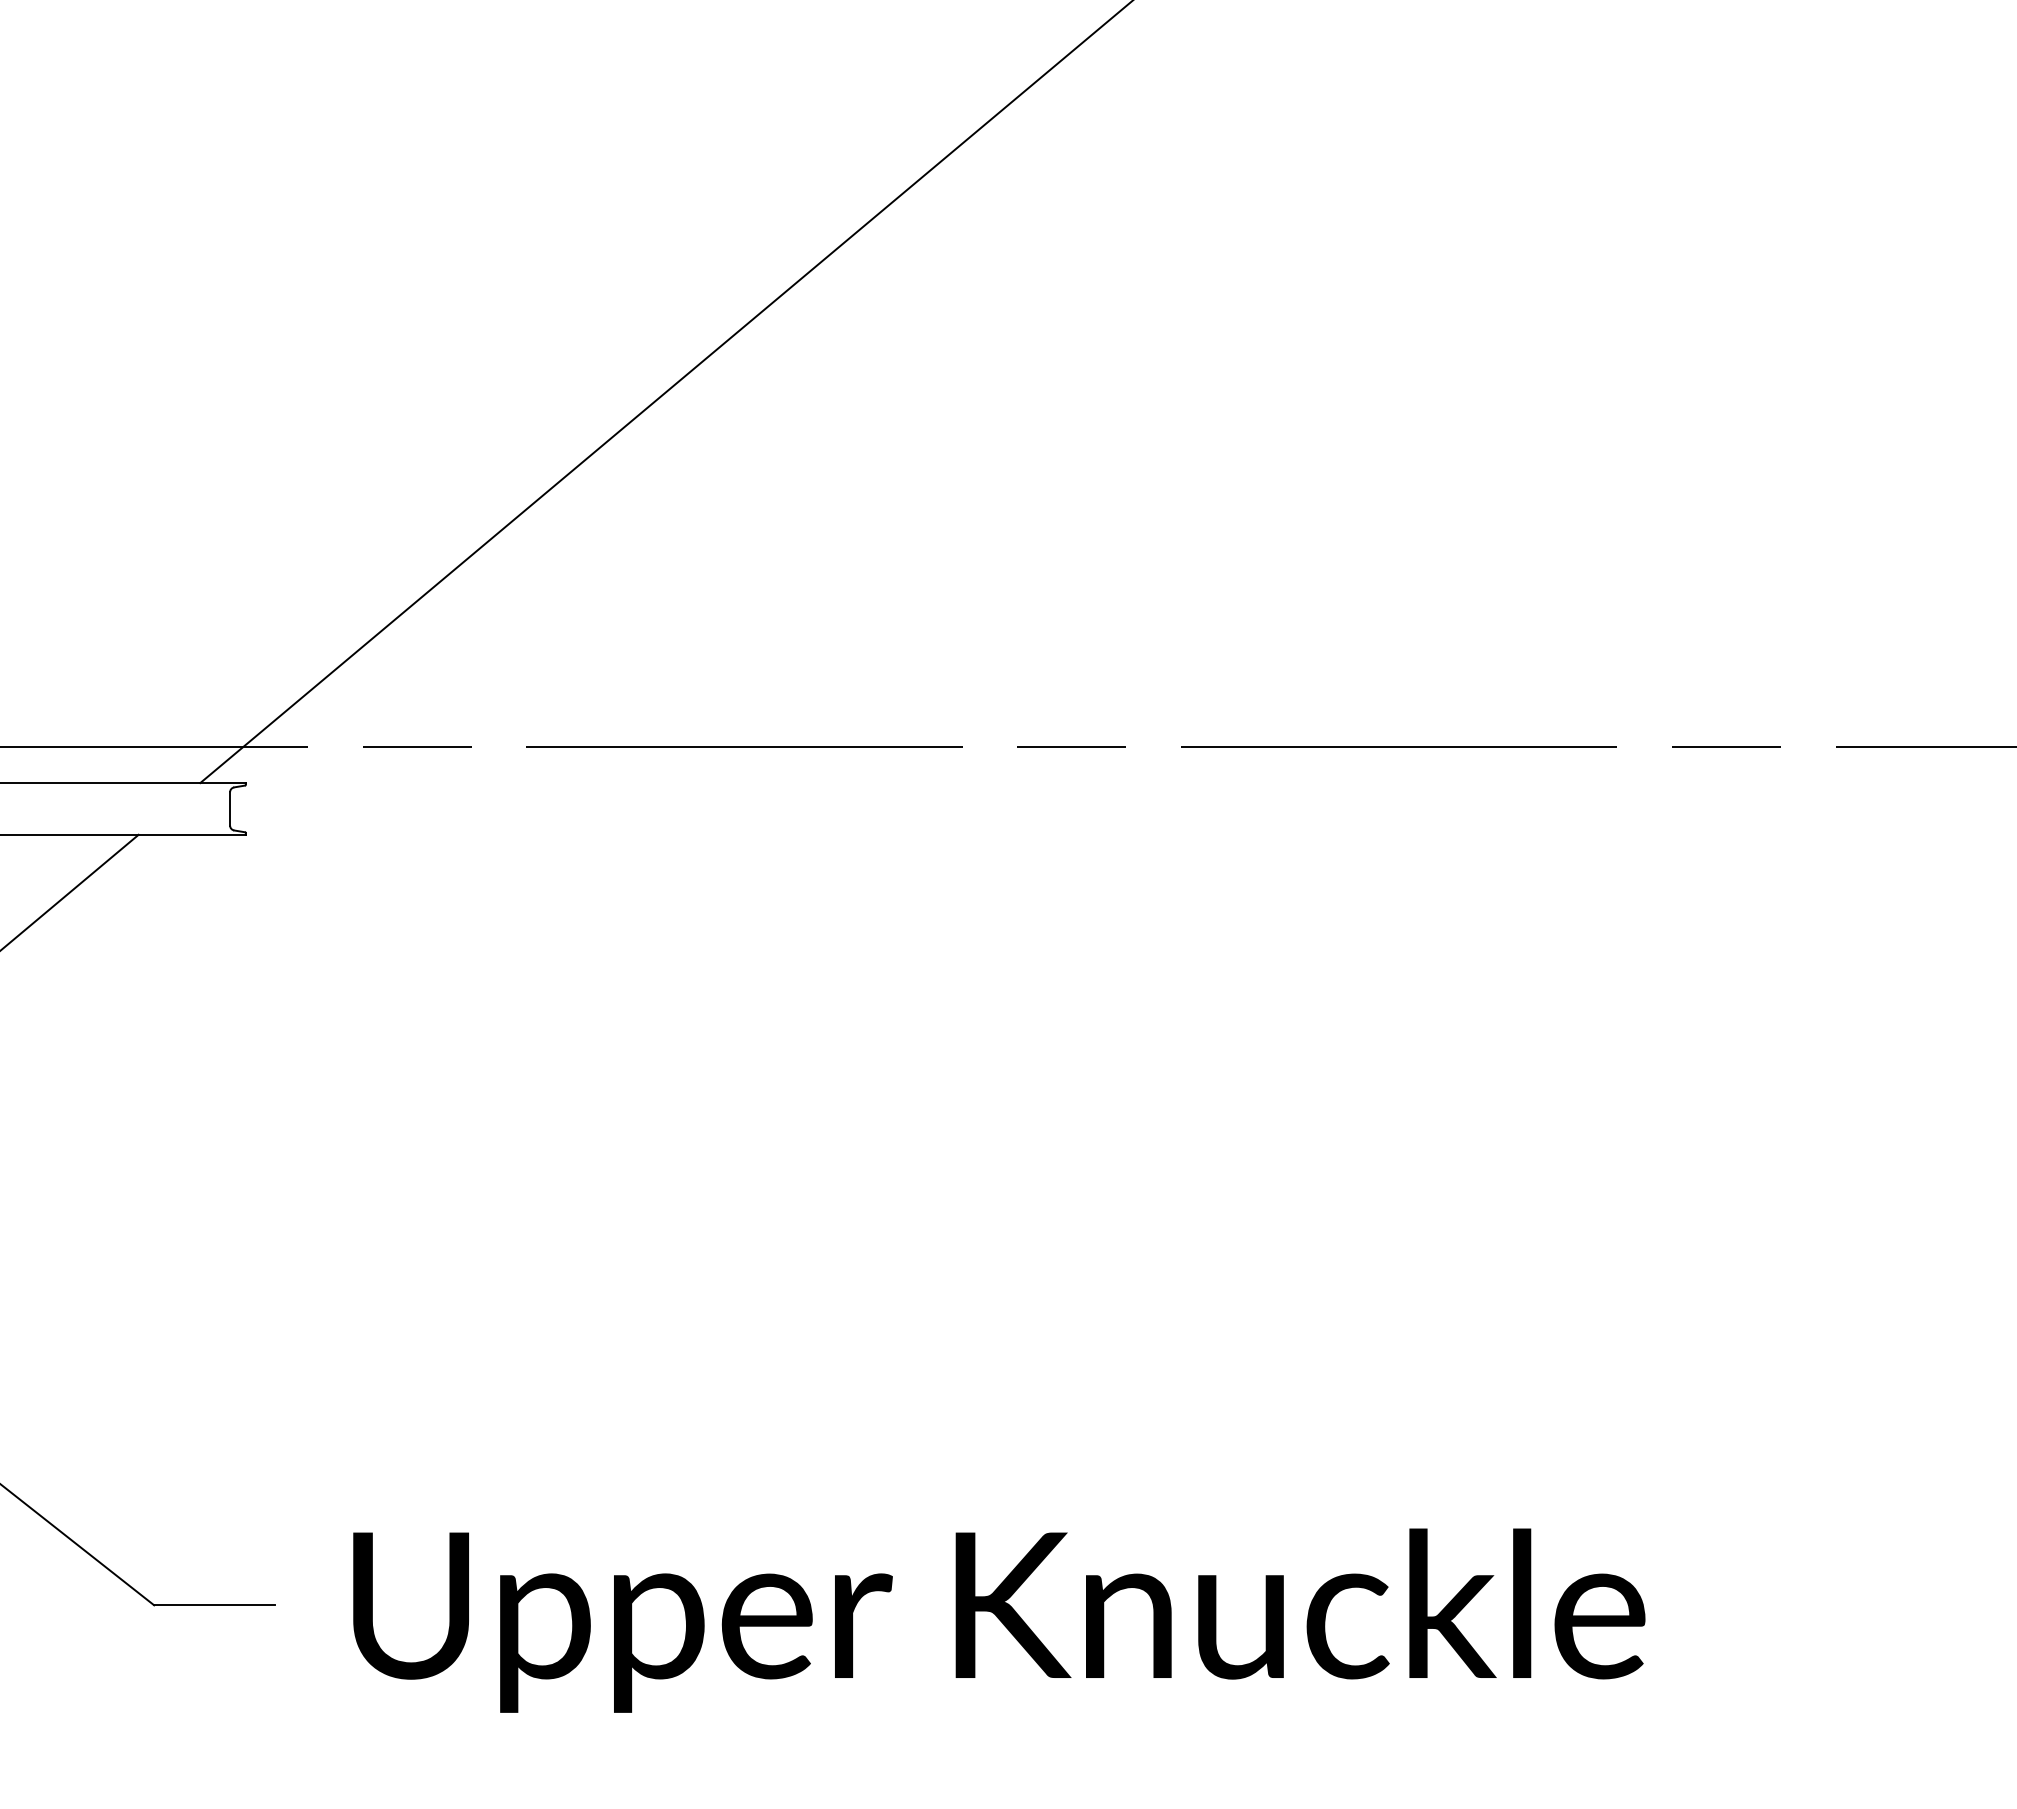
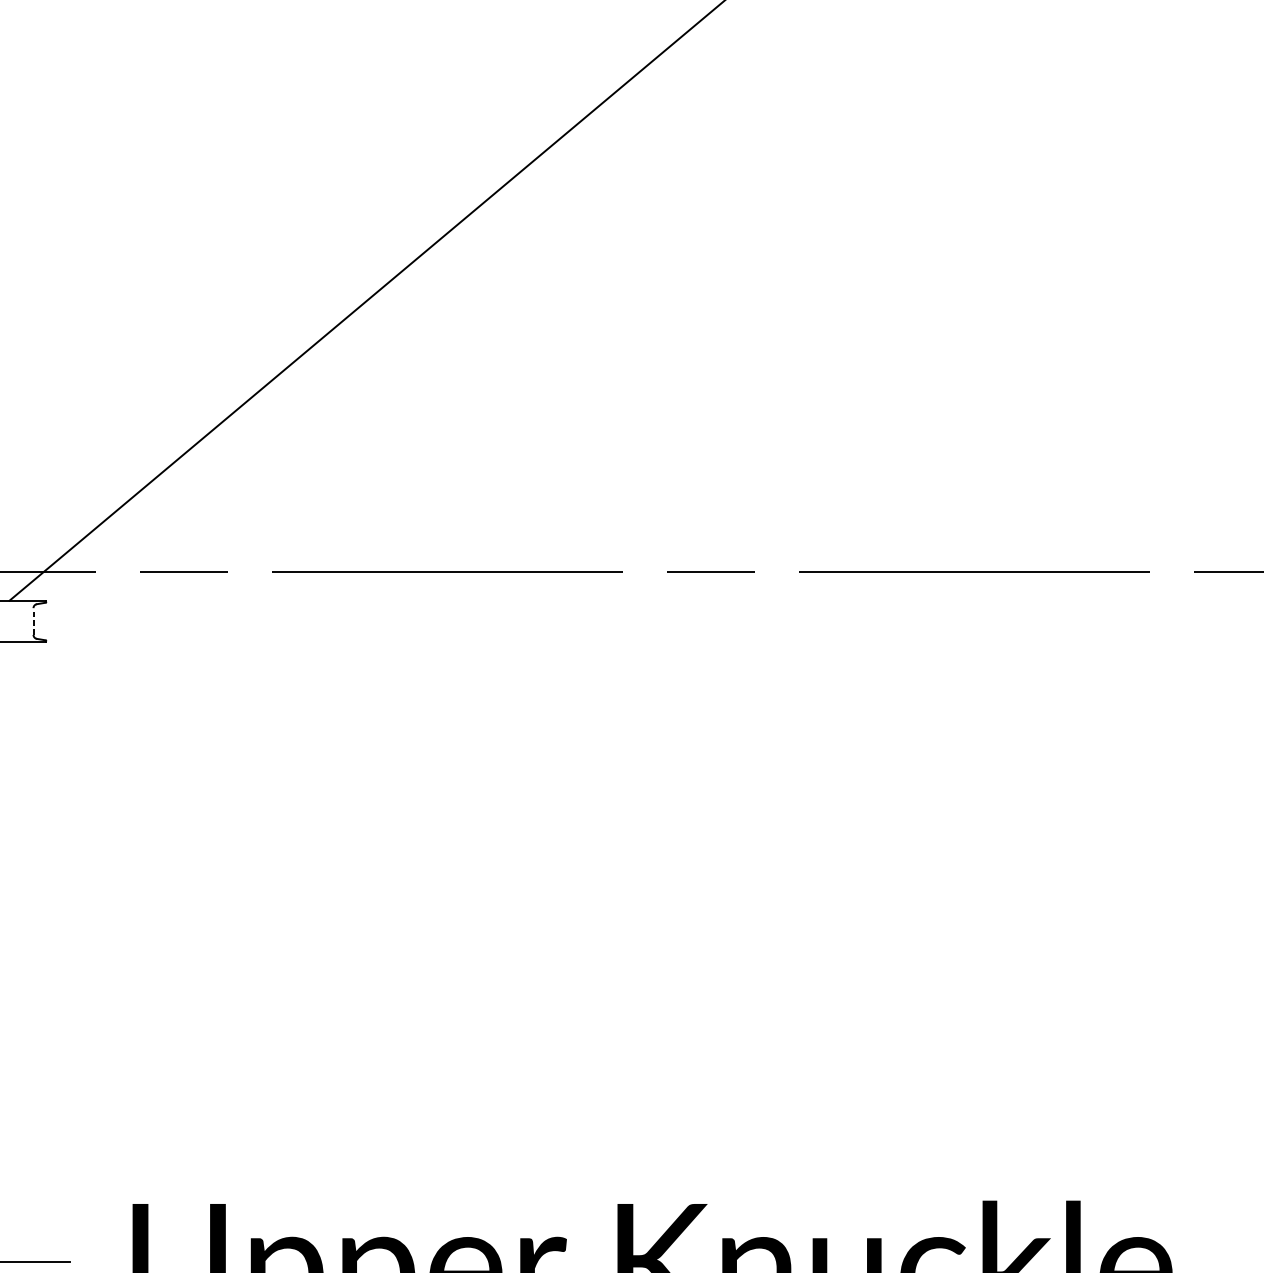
line: (230, 808) -> (33, 621), solid -> dashed

